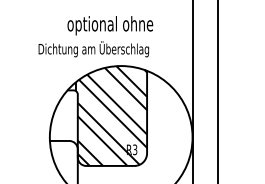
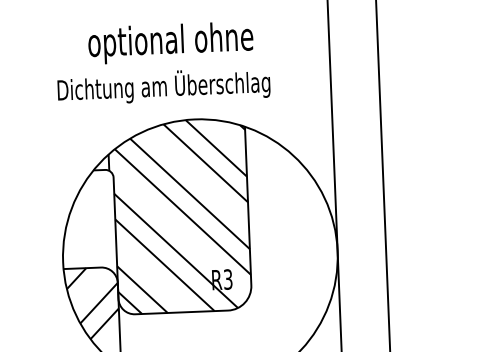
text: (93, 49) -> (163, 86), moved
hatch: (64, 158) -> (92, 301), added

